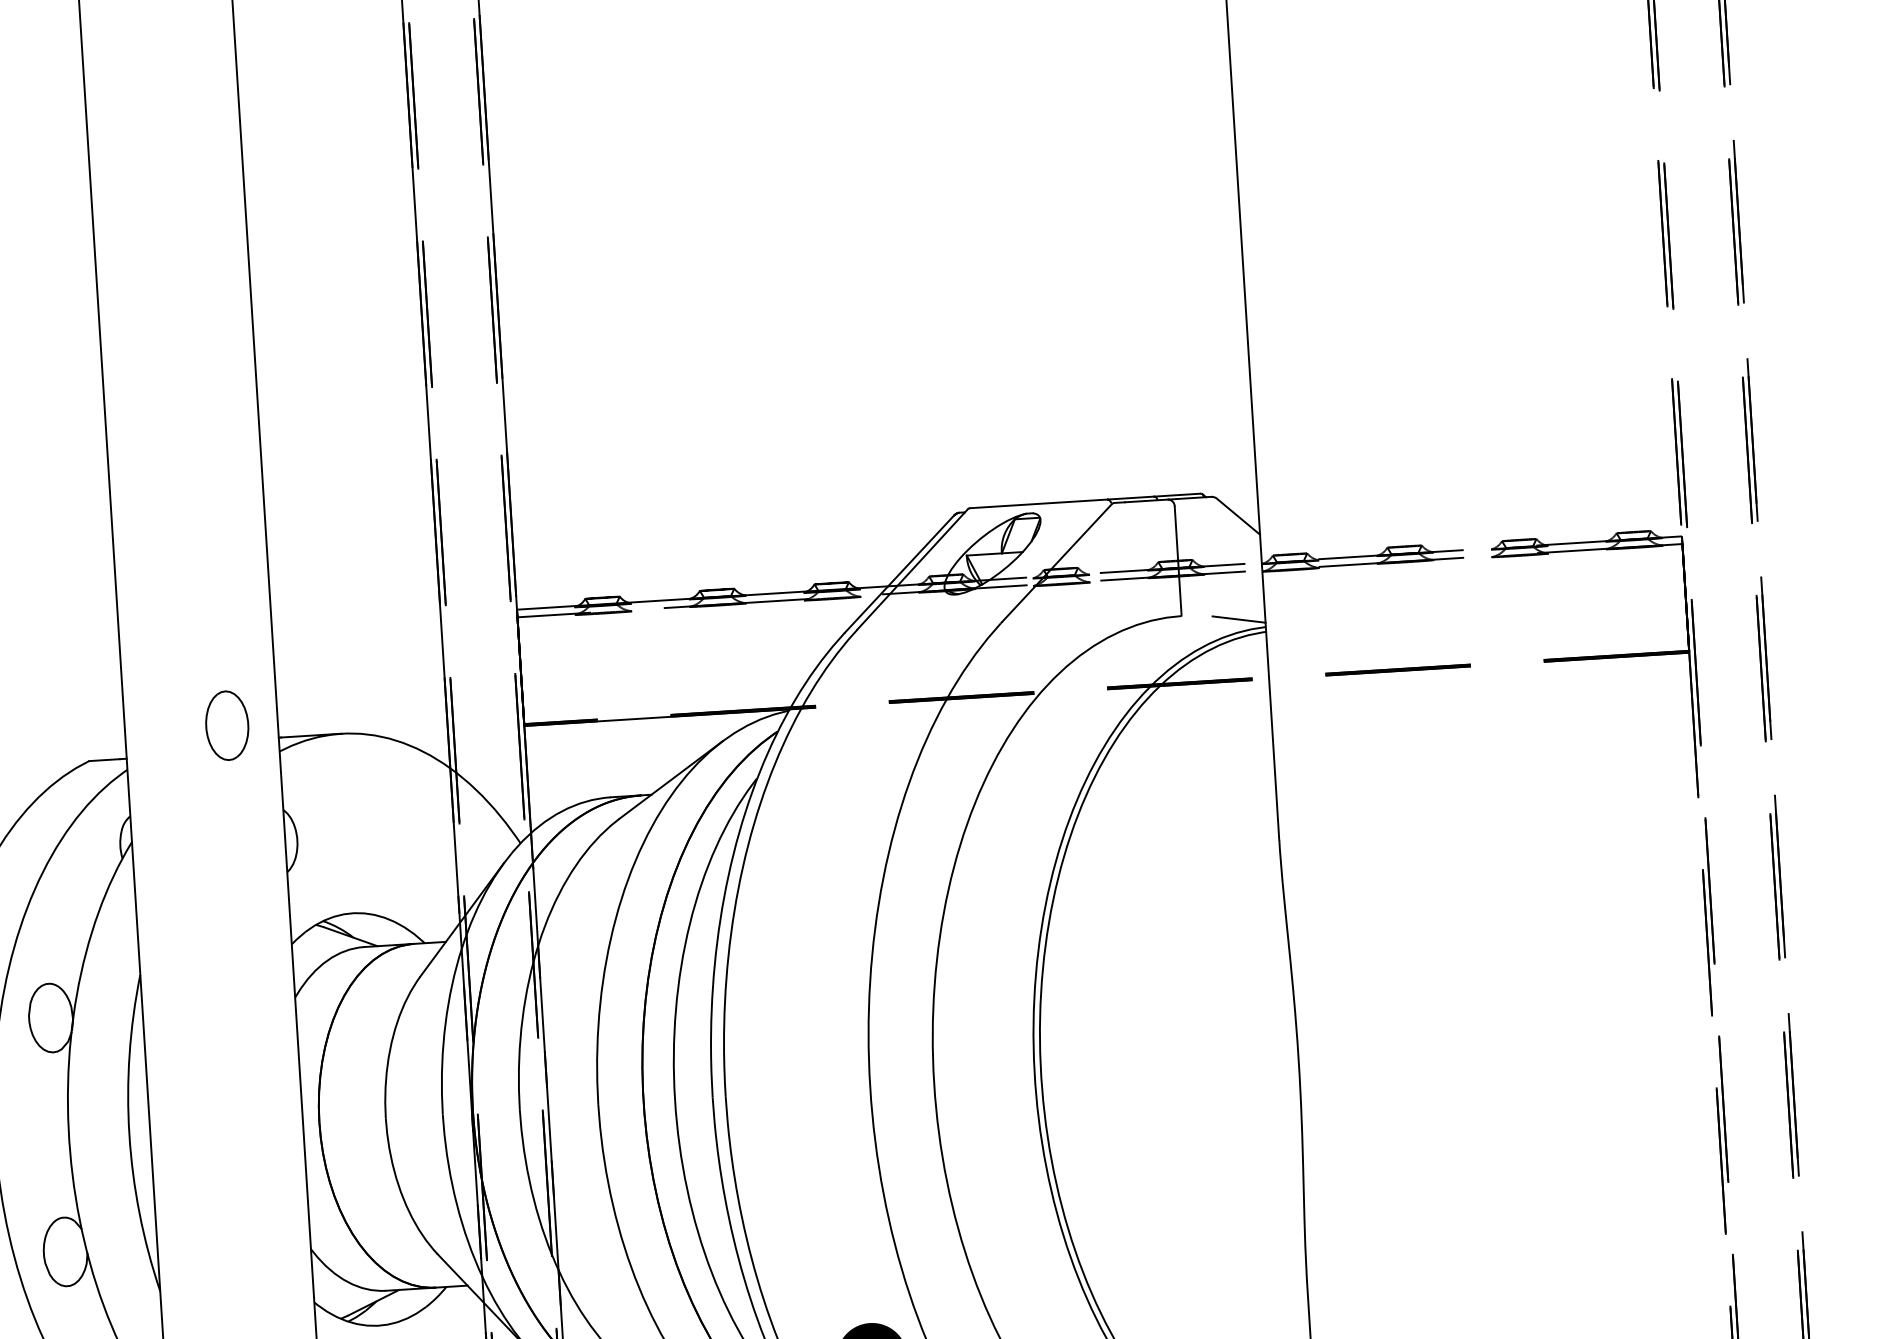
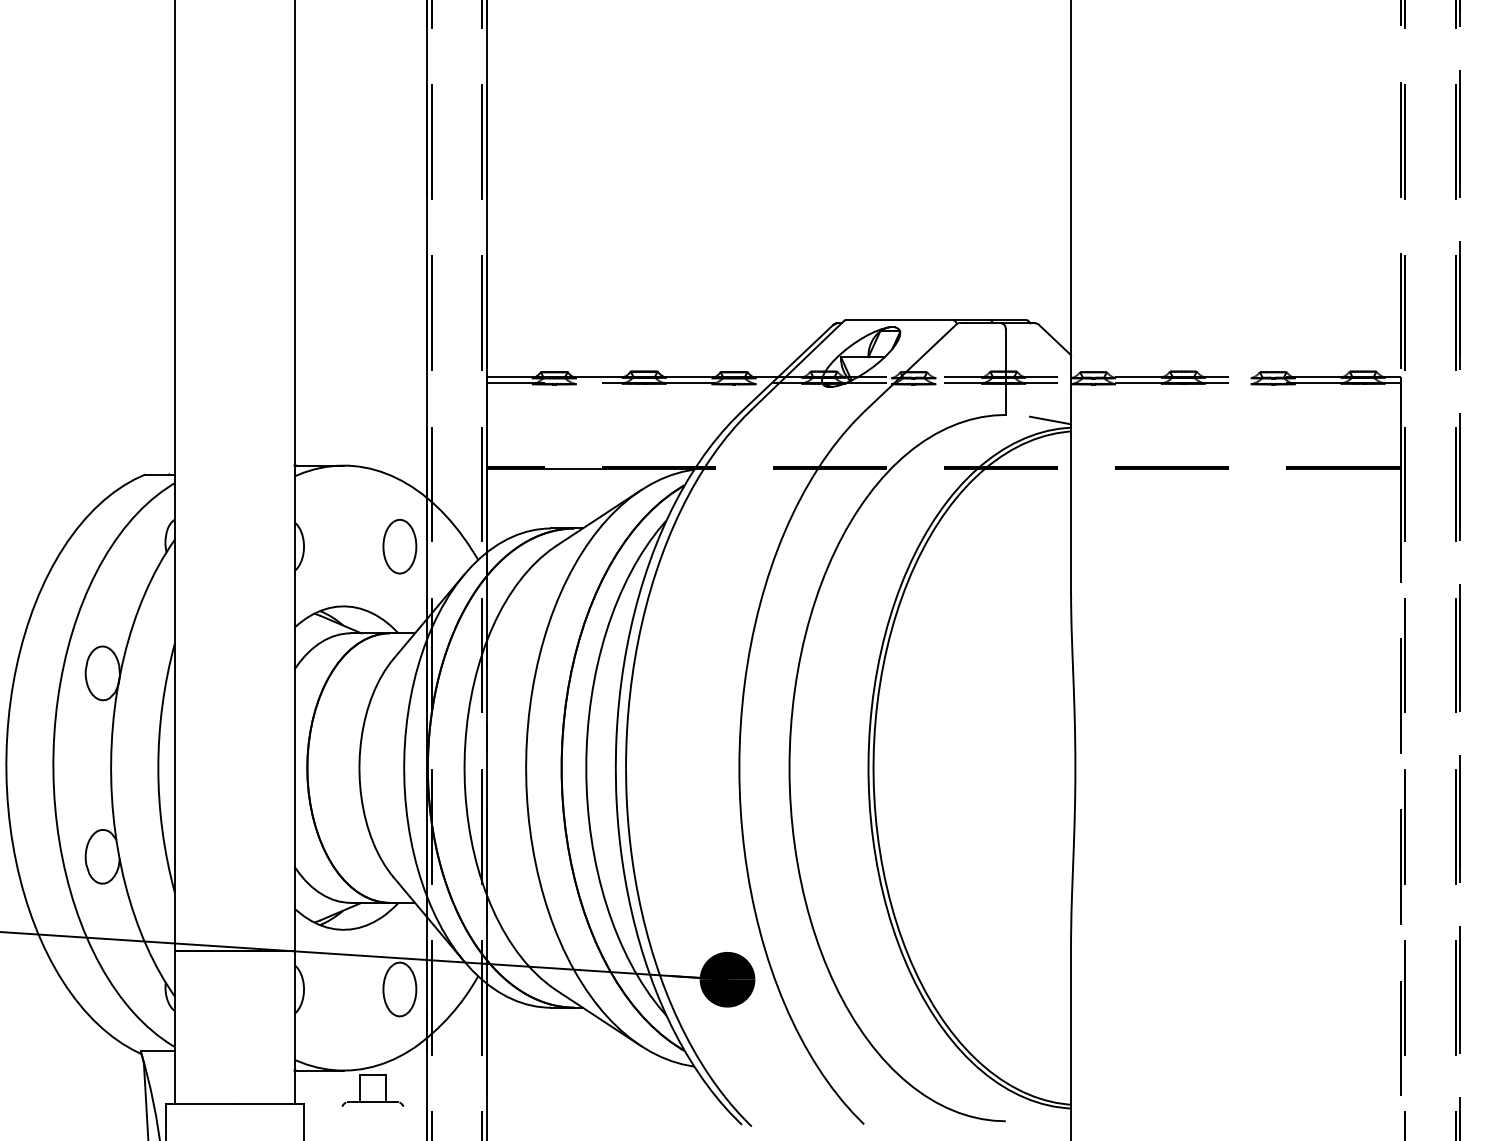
part: (226, 725) -> (399, 546), moved

